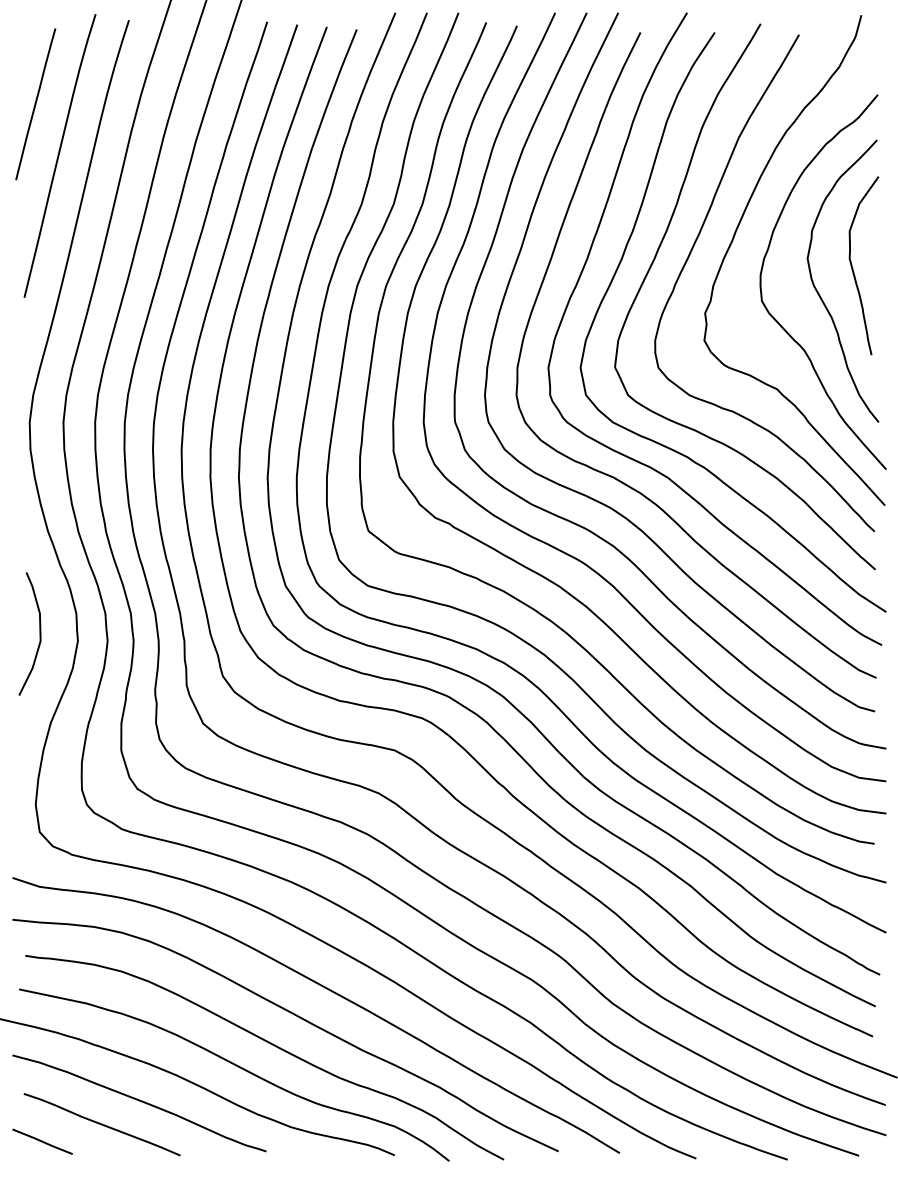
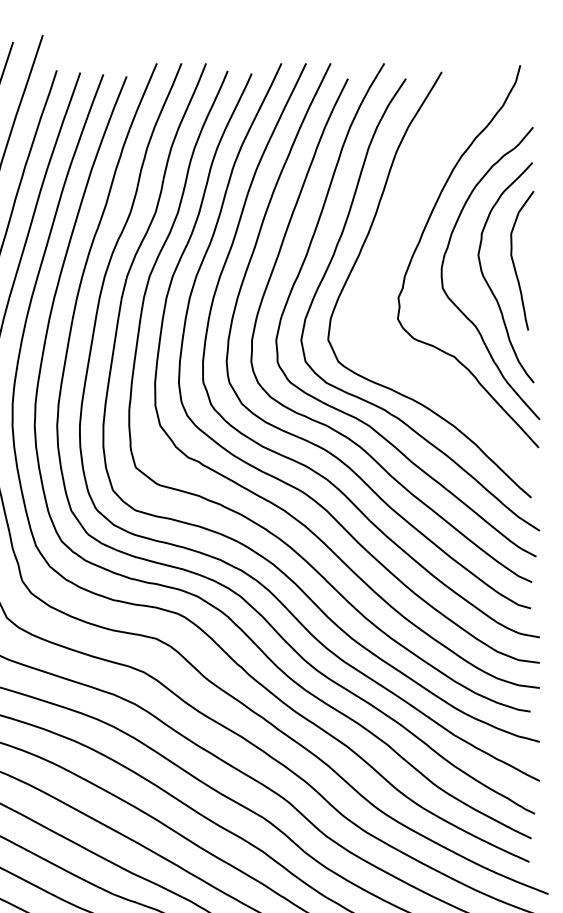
curve: (691, 253) -> (387, 251), removed

